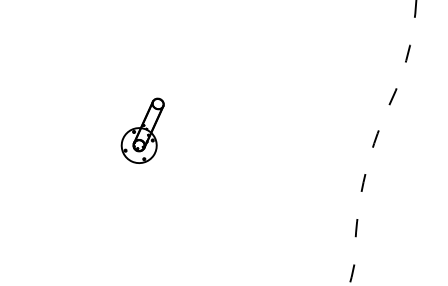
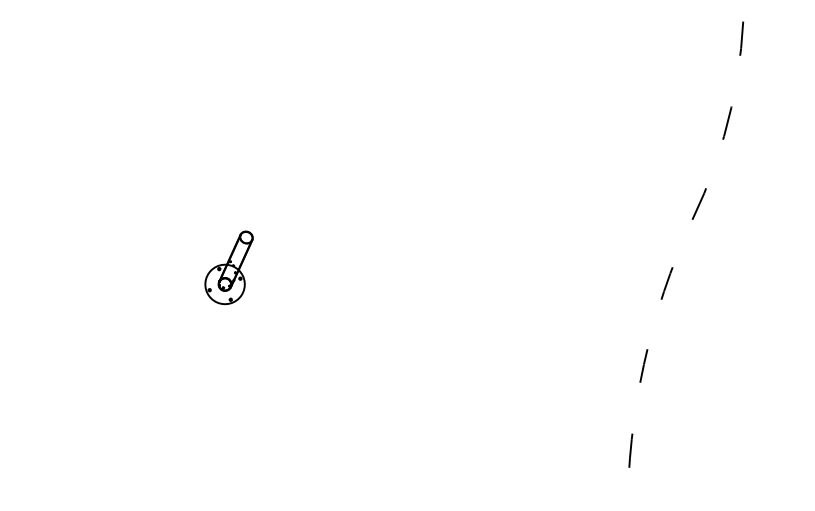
part: (142, 130) -> (228, 267), size x0.6

